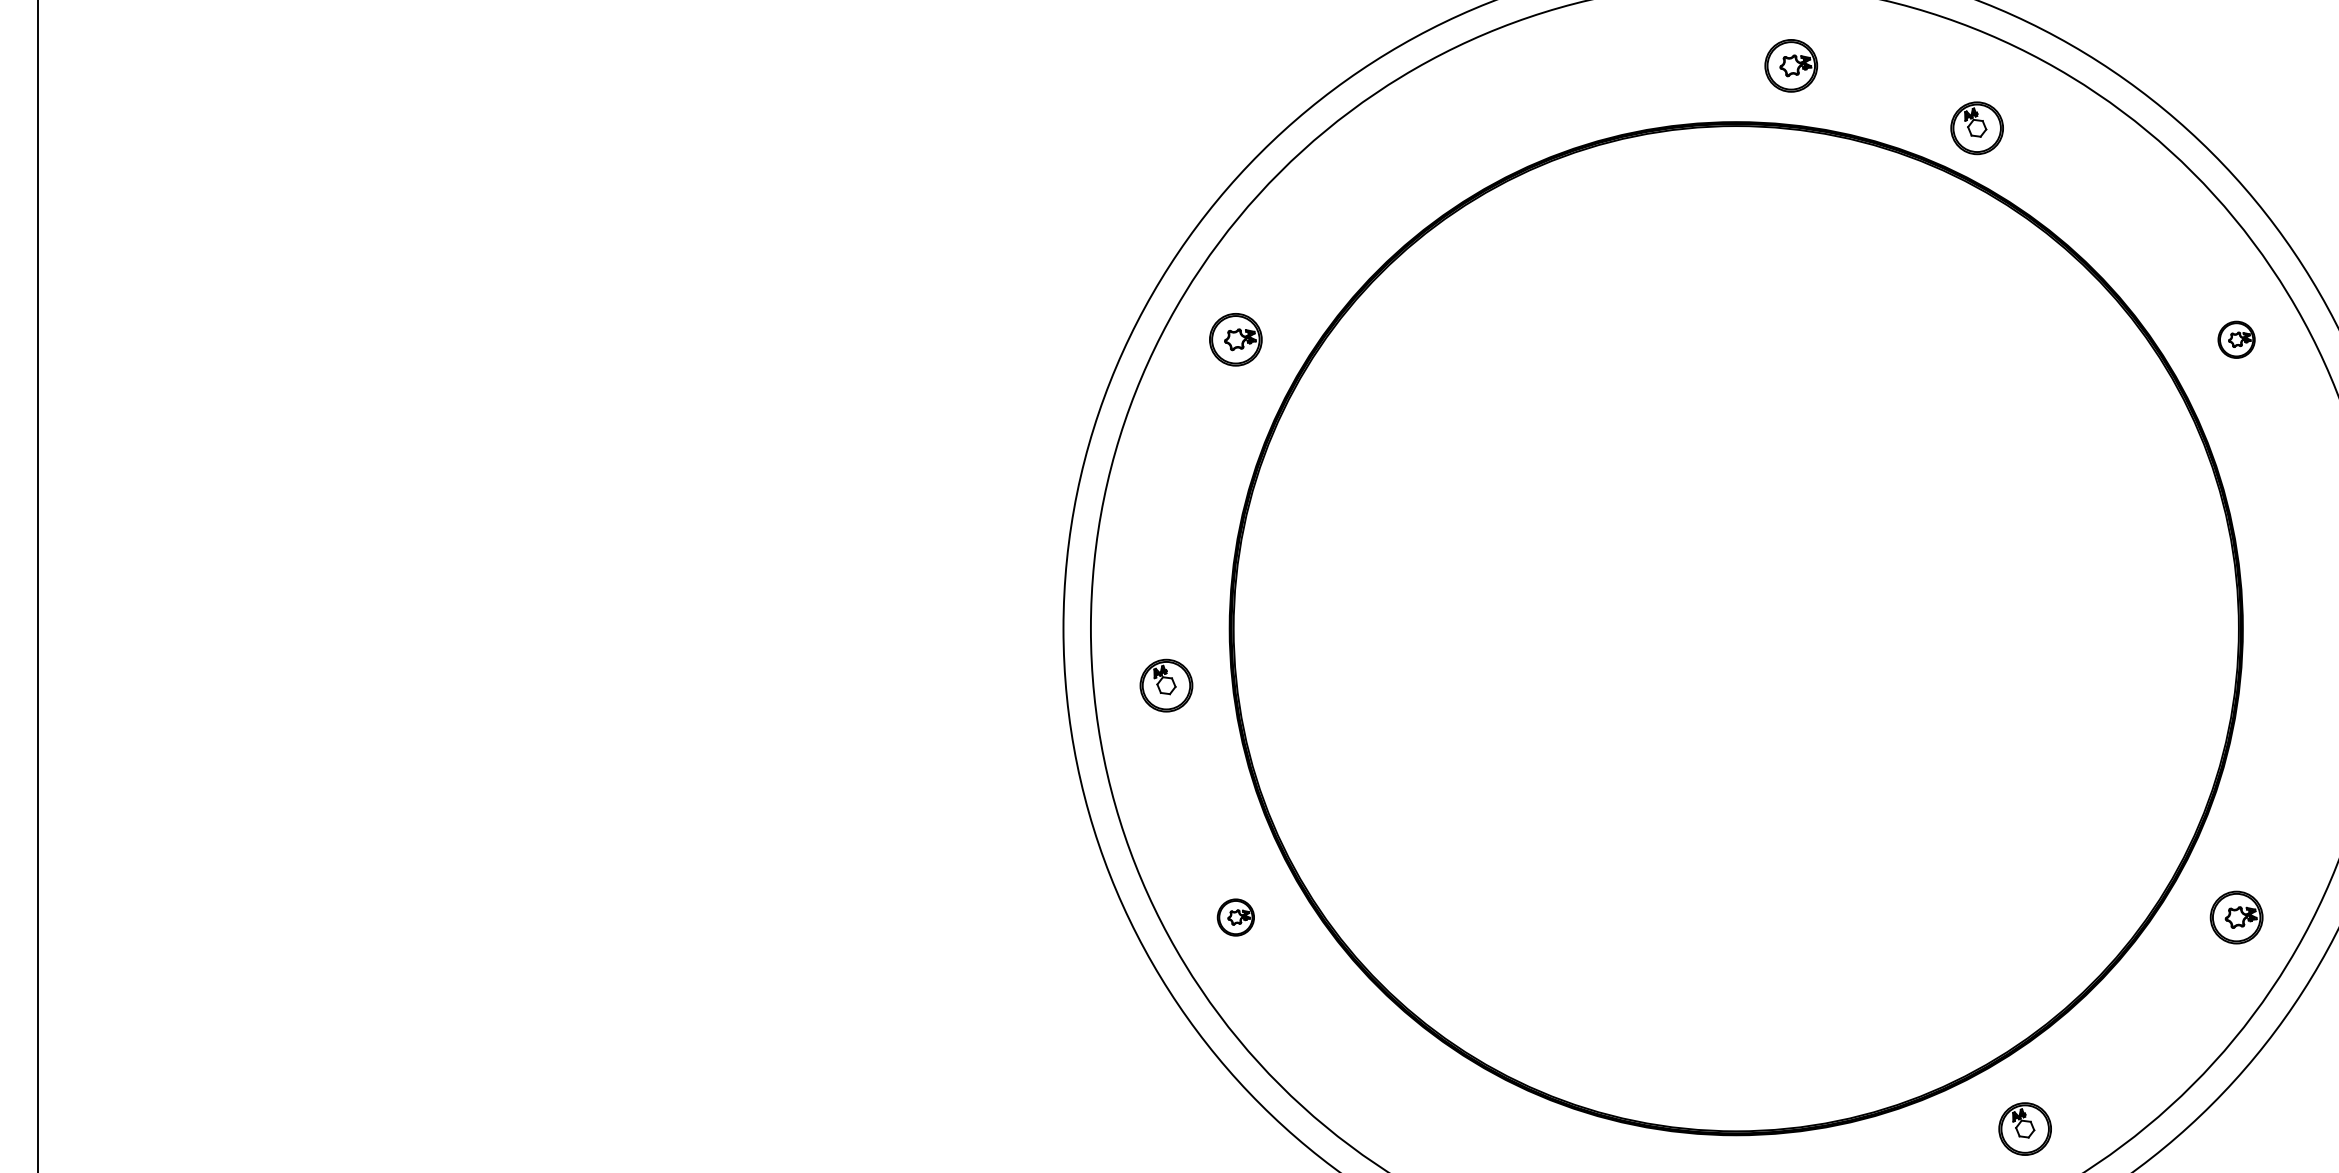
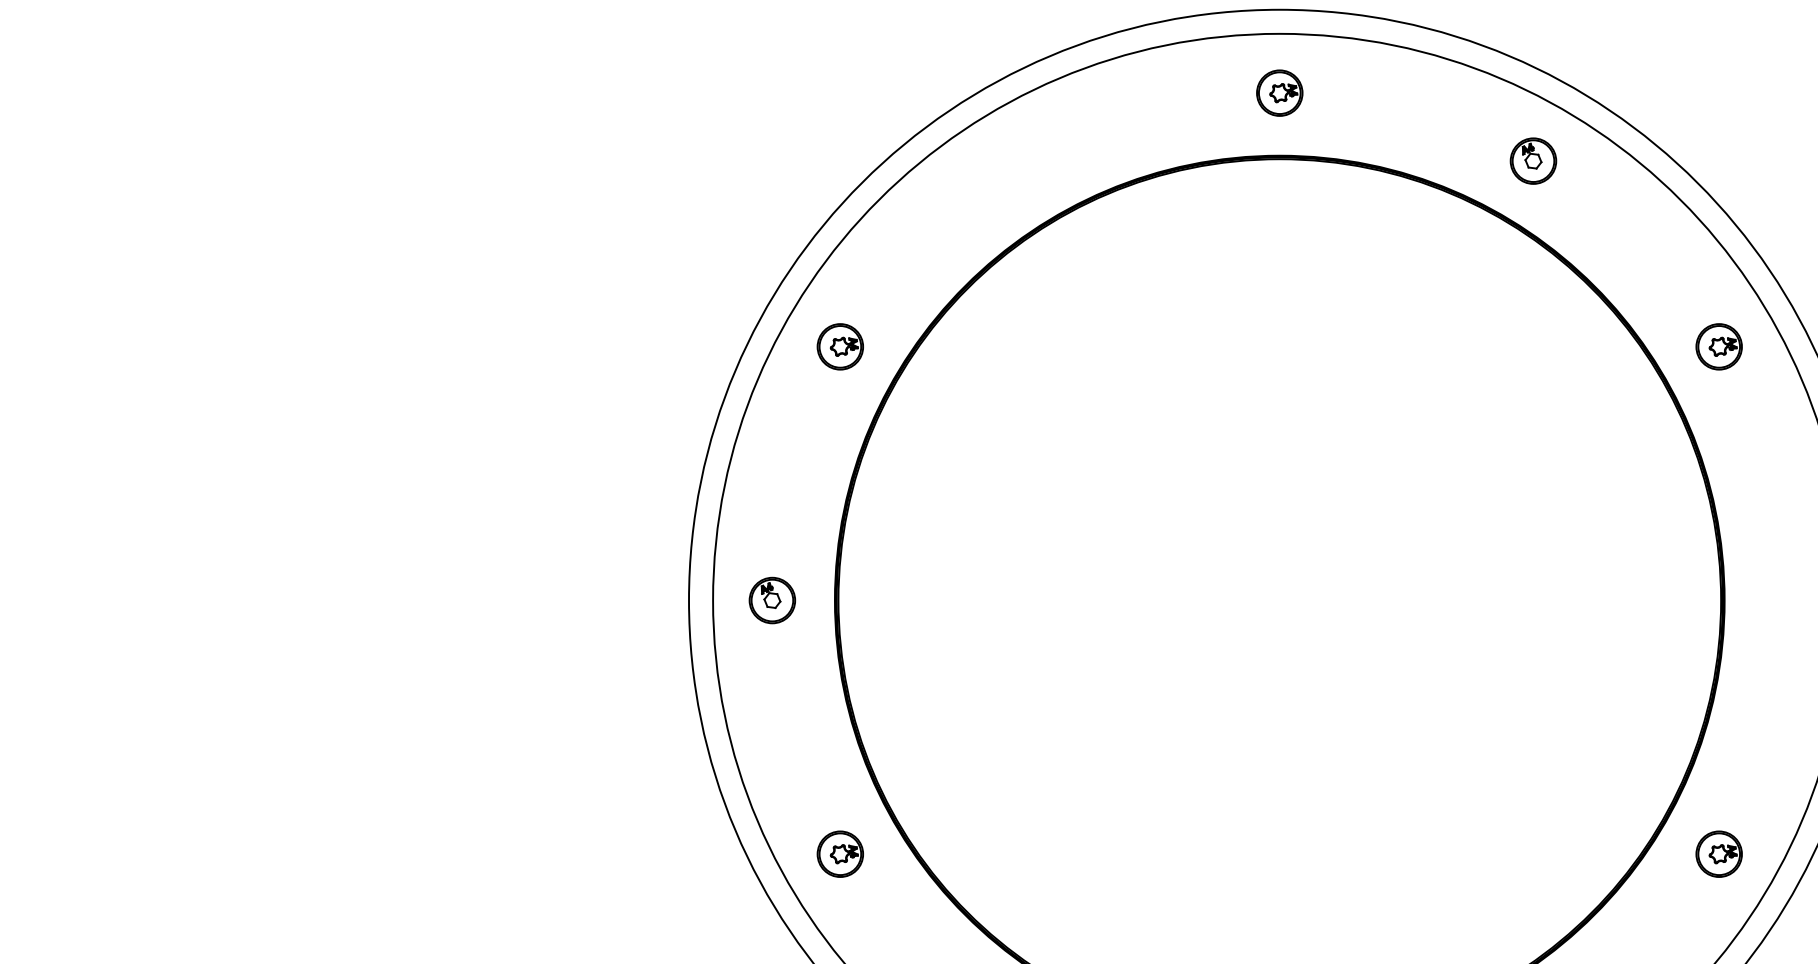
part: (1791, 65) -> (1279, 92), moved
part: (1976, 128) -> (1532, 161), moved
part: (2236, 339) -> (1719, 346), size x1.43
part: (1166, 685) -> (772, 600), moved
part: (1235, 917) -> (840, 854), size x1.43

